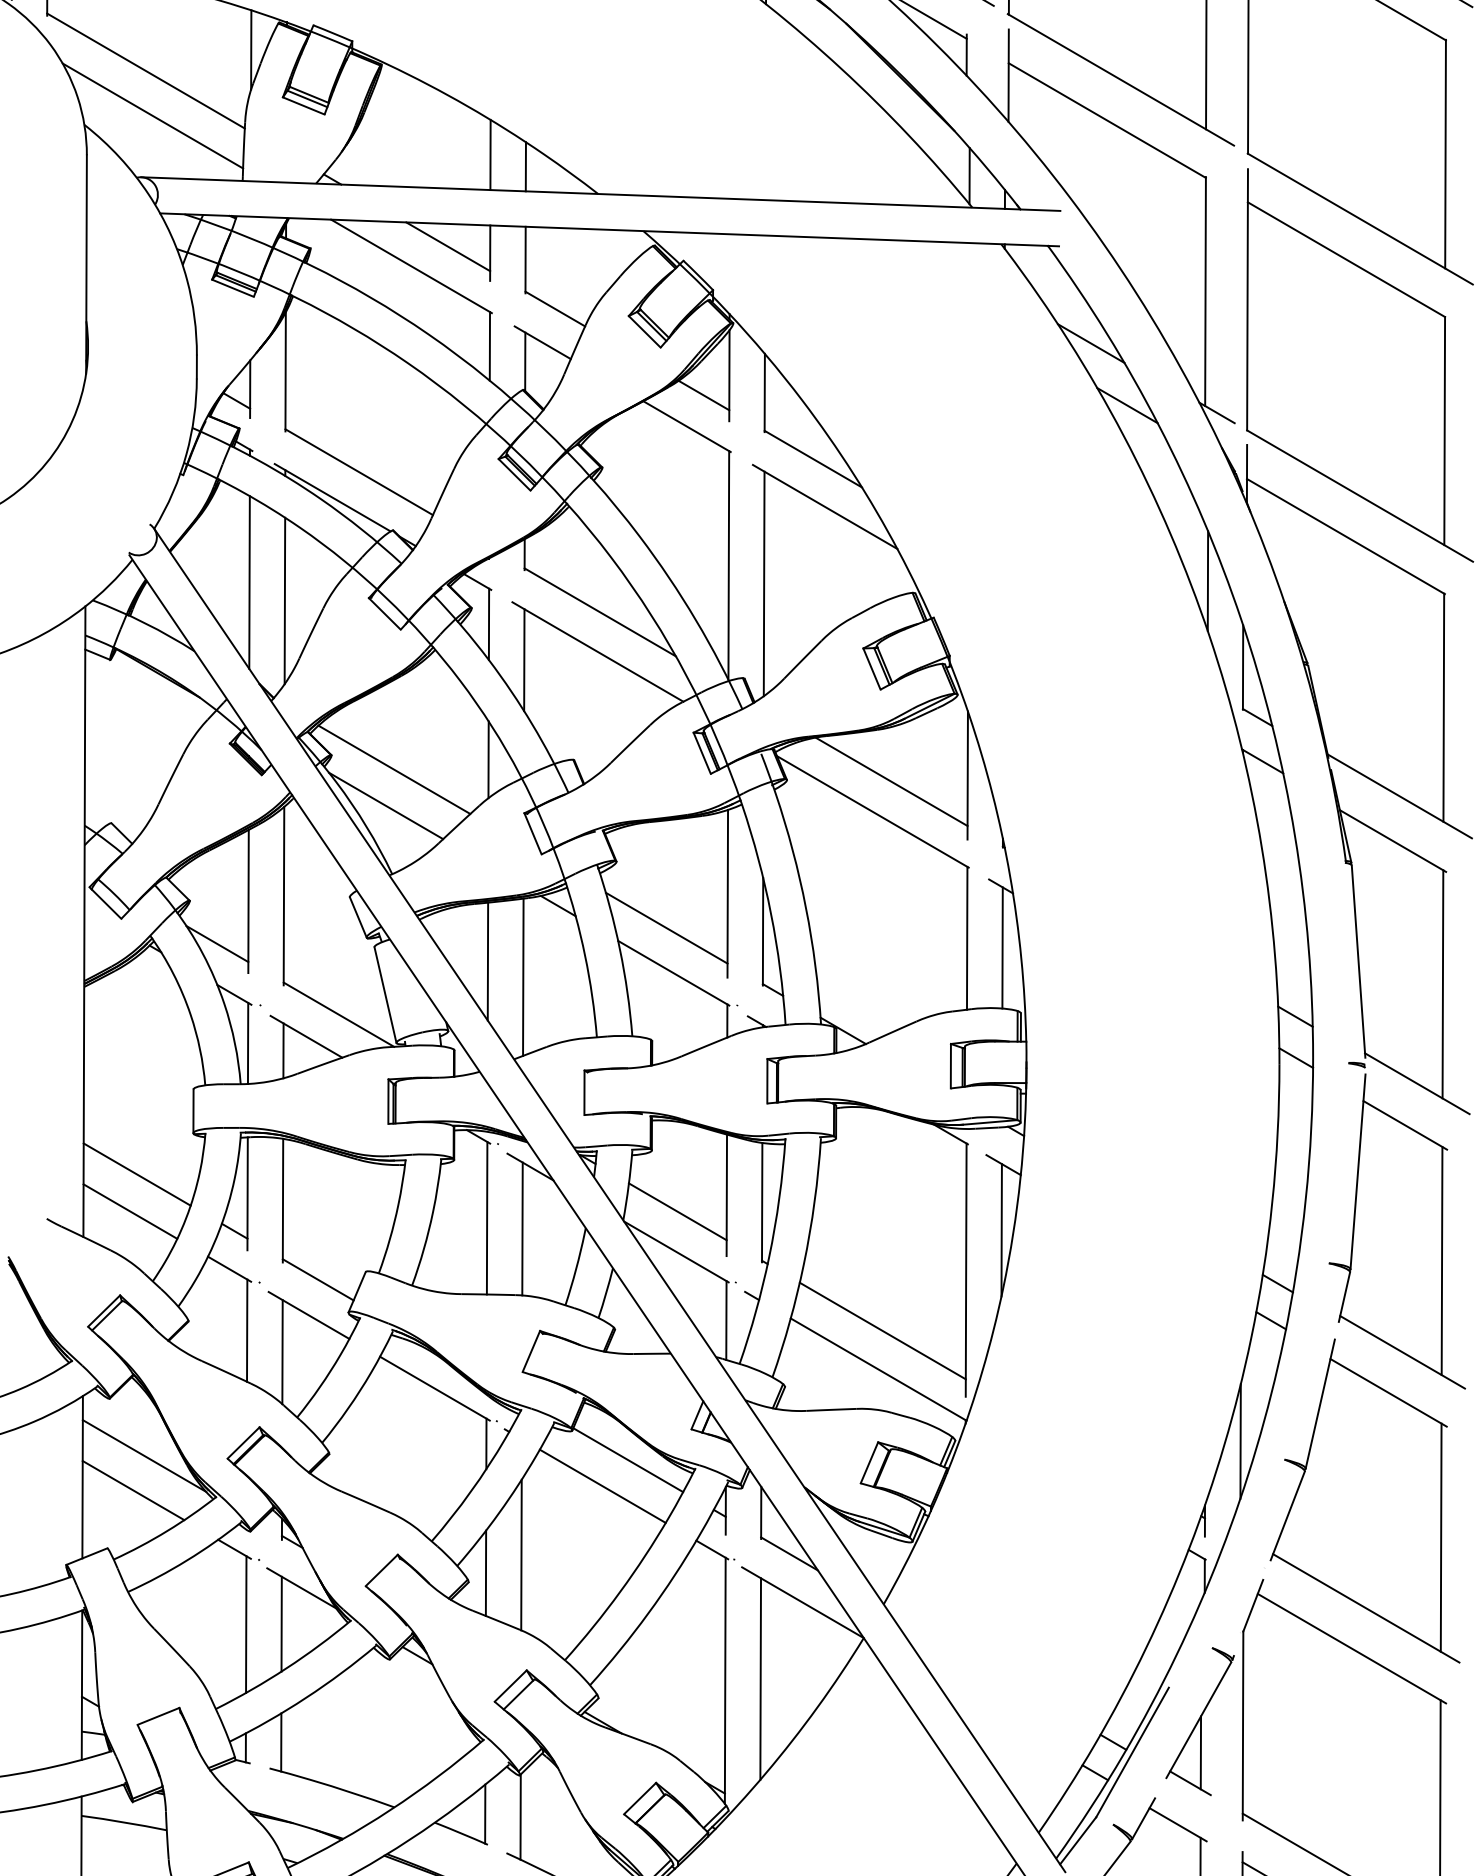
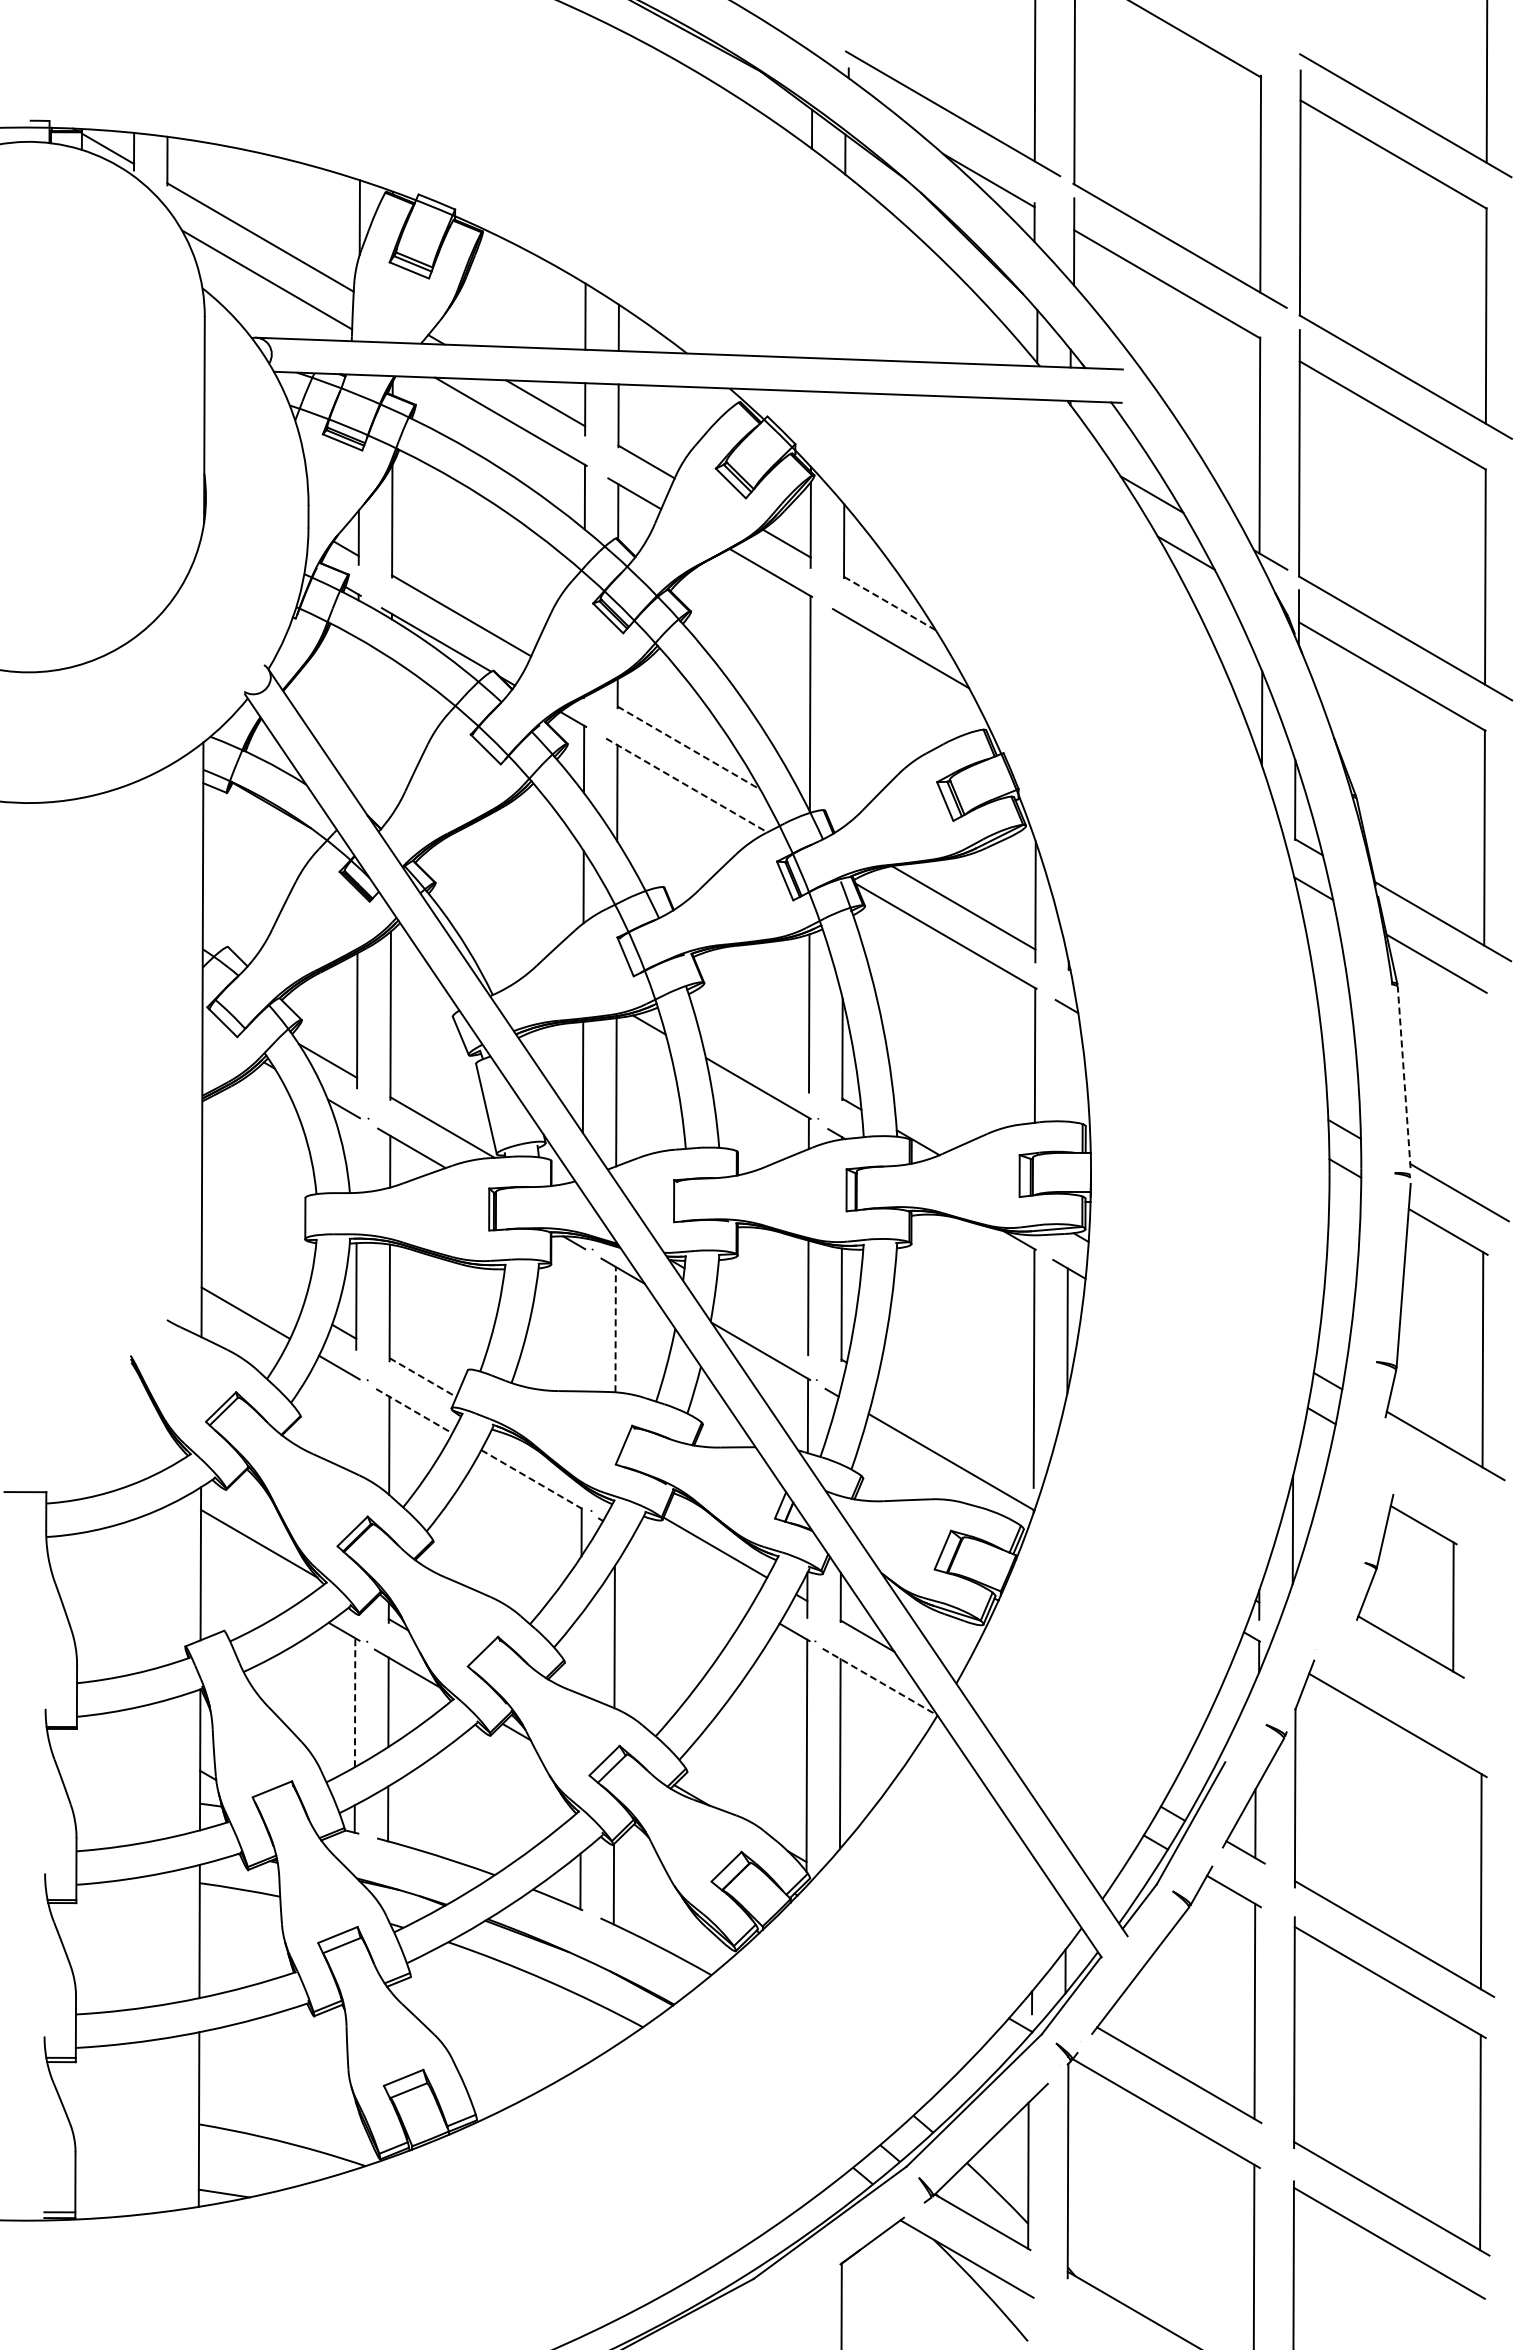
line: (813, 459) -> (890, 603), solid -> dashed
line: (248, 582) -> (357, 719), removed
line: (764, 584) -> (843, 721), removed
line: (284, 600) -> (391, 736), removed
line: (600, 612) -> (689, 748), solid -> dashed
line: (598, 652) -> (687, 785), solid -> dashed
line: (394, 769) -> (494, 896), removed
line: (385, 805) -> (486, 930), removed
line: (666, 927) -> (751, 1045), removed
line: (1002, 947) -> (1068, 1064), removed
line: (1358, 961) -> (1404, 1077), solid -> dashed
line: (1442, 983) -> (1483, 1098), removed
line: (247, 1043) -> (356, 1154), removed
line: (136, 1173) -> (251, 1277), removed
line: (678, 1211) -> (762, 1313), removed
line: (487, 1218) -> (582, 1319), removed
line: (522, 1228) -> (615, 1329), solid -> dashed
line: (318, 1279) -> (423, 1377), solid -> dashed
line: (309, 1315) -> (414, 1411), solid -> dashed
line: (246, 1330) -> (355, 1425), removed
line: (882, 1330) -> (955, 1425), removed
line: (435, 1388) -> (533, 1480), solid -> dashed
line: (602, 1485) -> (691, 1571), removed
line: (133, 1490) -> (248, 1576), removed
part: (1365, 1501) -> (1410, 1586), size x0.6
line: (486, 1573) -> (581, 1654), removed
line: (803, 1603) -> (880, 1682), solid -> dashed
line: (246, 1624) -> (355, 1702), solid -> dashed

